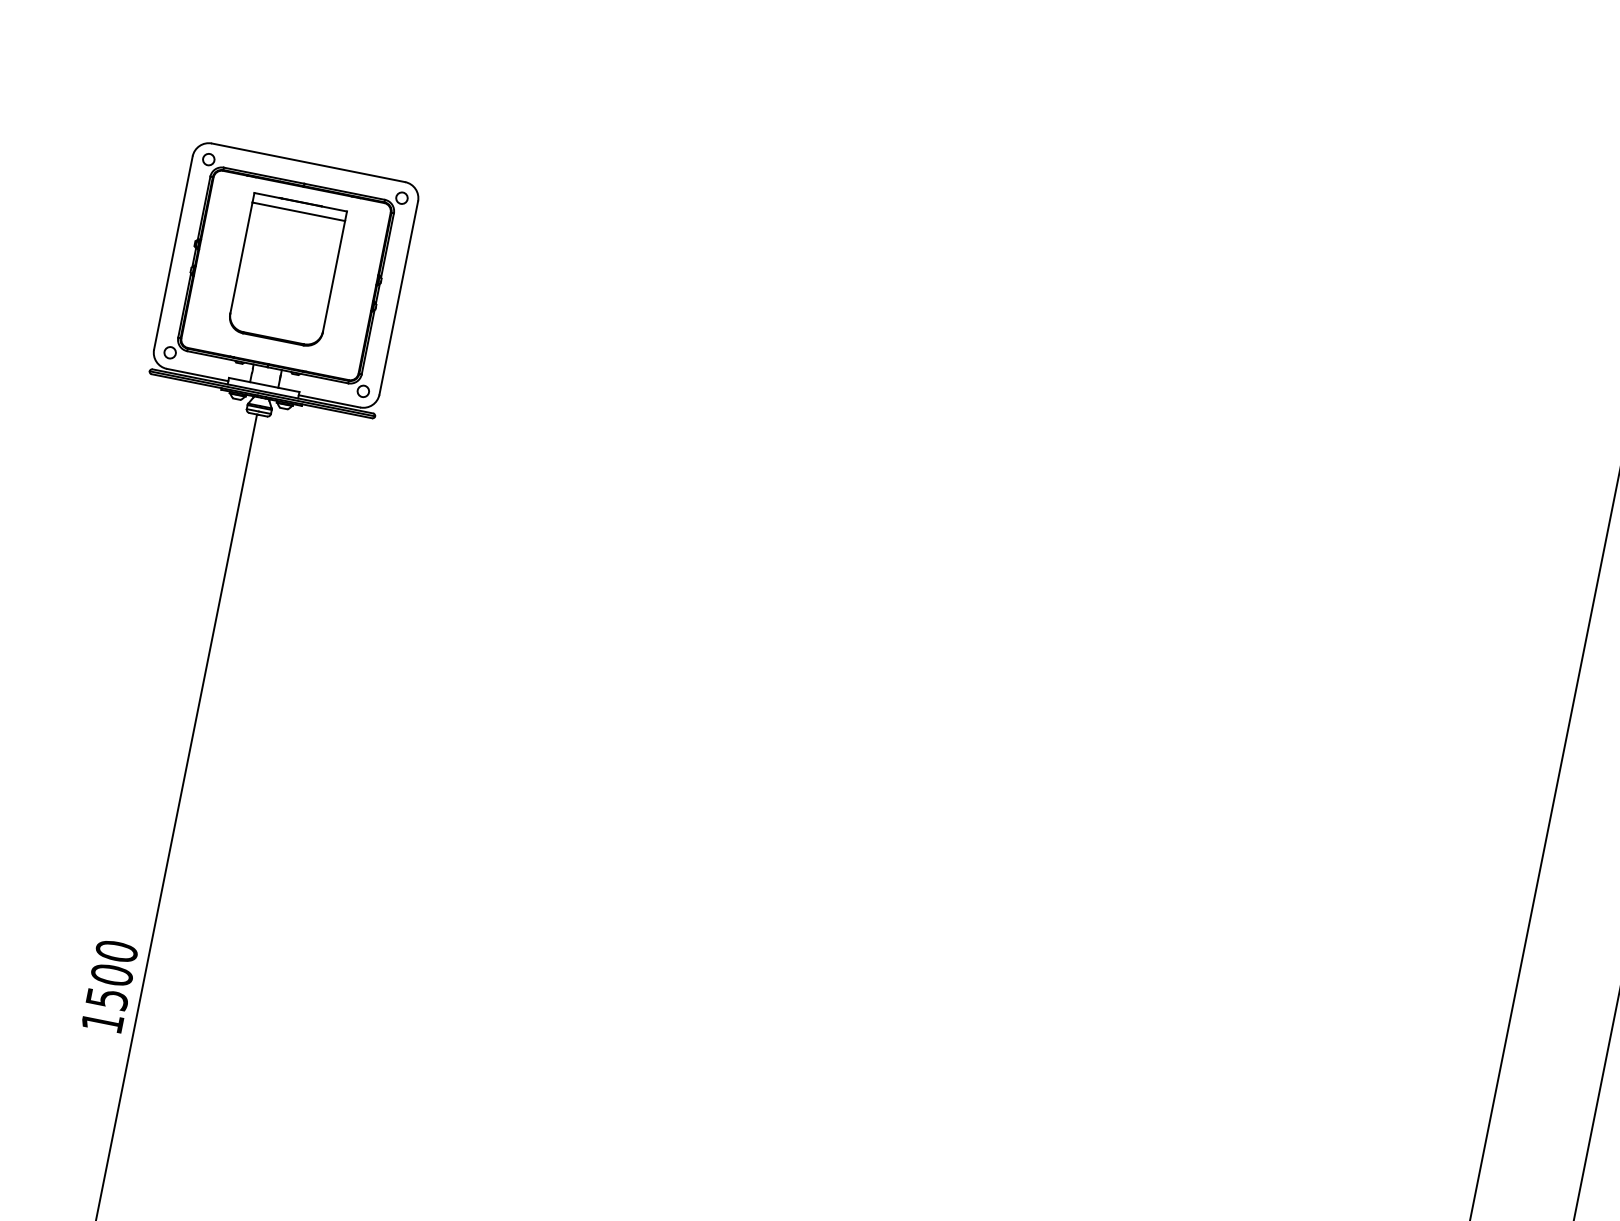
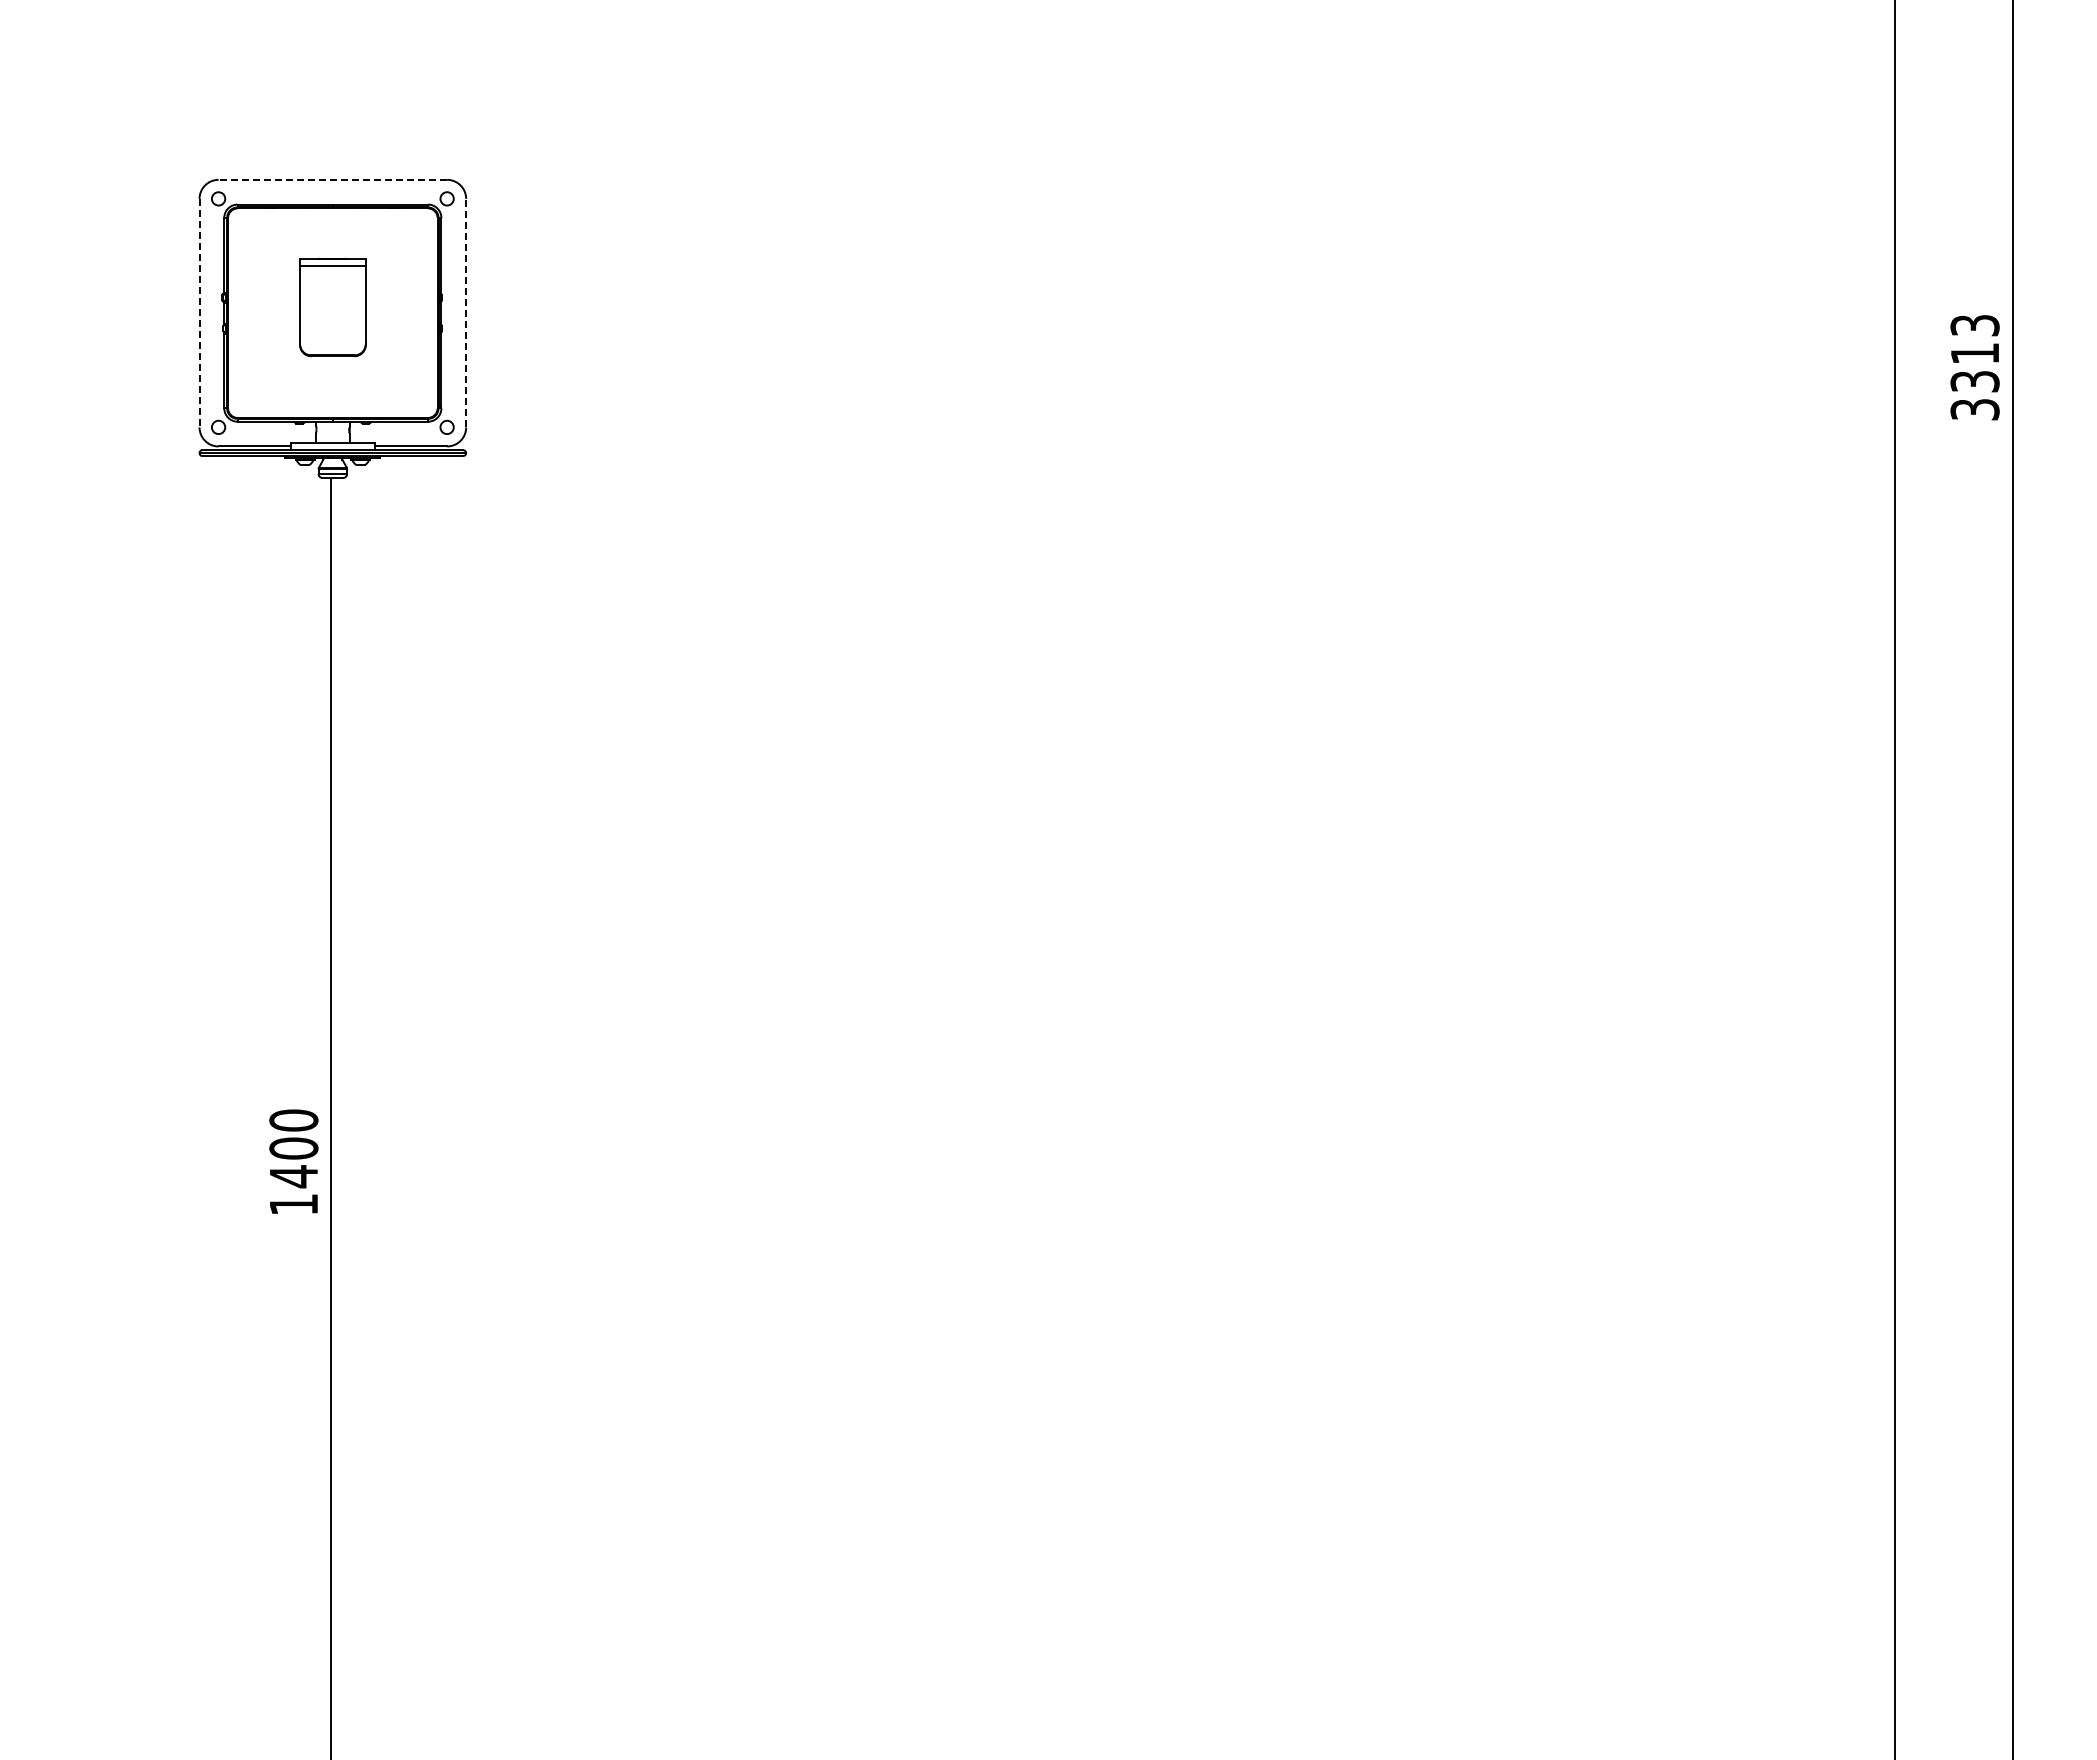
line: (308, 162) -> (332, 179), solid -> dashed
line: (173, 253) -> (199, 313), solid -> dashed
part: (286, 270) -> (332, 307), size x0.6
line: (399, 297) -> (466, 312), solid -> dashed
text: (107, 998) -> (294, 1176), 1500 -> 1400

